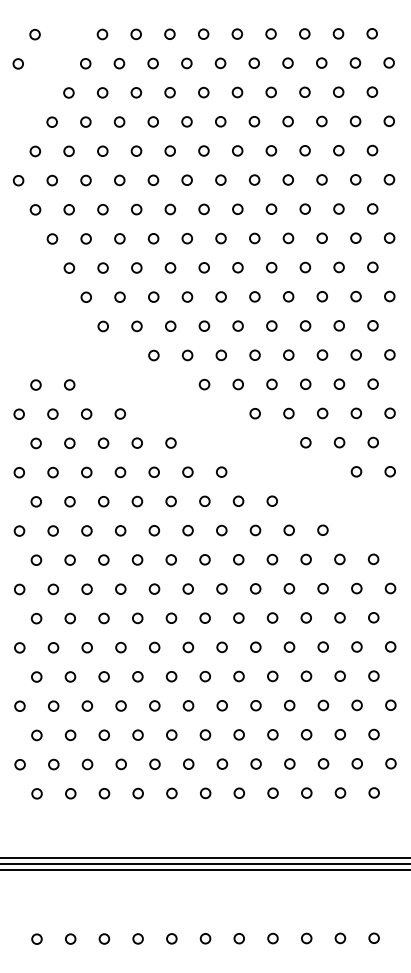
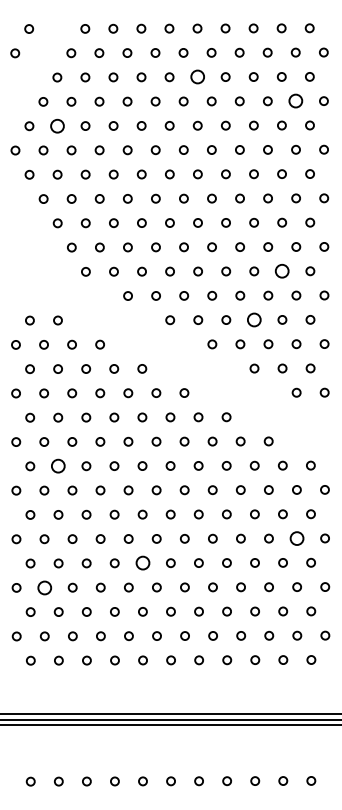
circle: (237, 92) -> (197, 77), size x1.6
circle: (355, 121) -> (295, 101), size x1.6
circle: (69, 150) -> (57, 125), size x1.6
circle: (339, 326) -> (282, 271), size x1.6
circle: (305, 383) -> (254, 319), size x1.6
circle: (70, 560) -> (58, 466), size x1.6
circle: (356, 646) -> (296, 538), size x1.6
circle: (171, 676) -> (142, 563), size x1.6
circle: (53, 705) -> (44, 587), size x1.6

